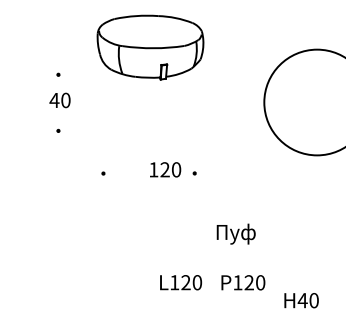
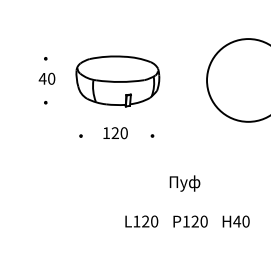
part: (150, 47) -> (117, 81), moved
text: (165, 170) -> (115, 133), moved
text: (300, 300) -> (235, 221), moved

